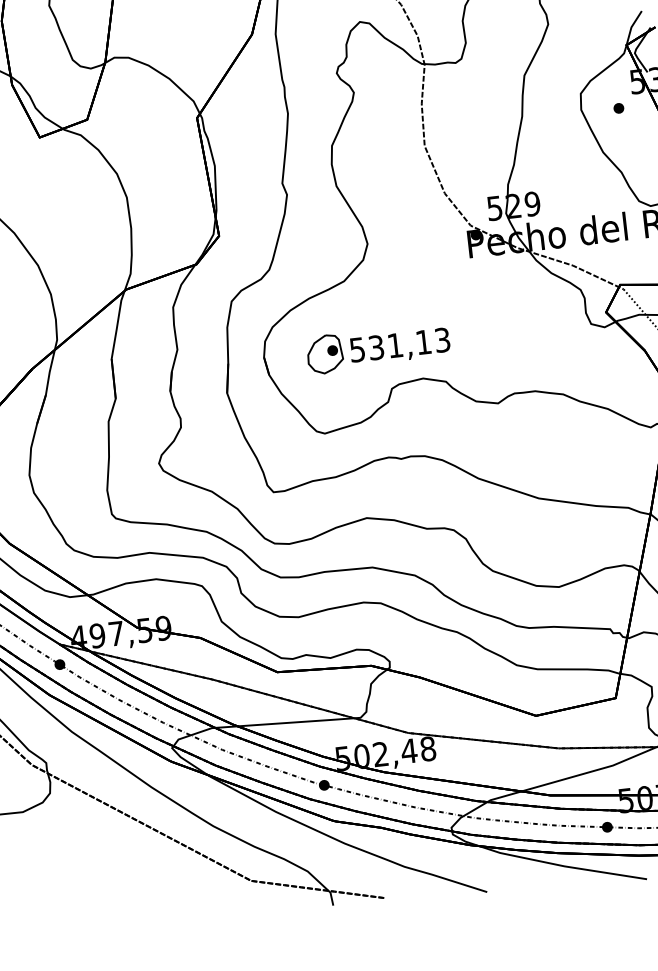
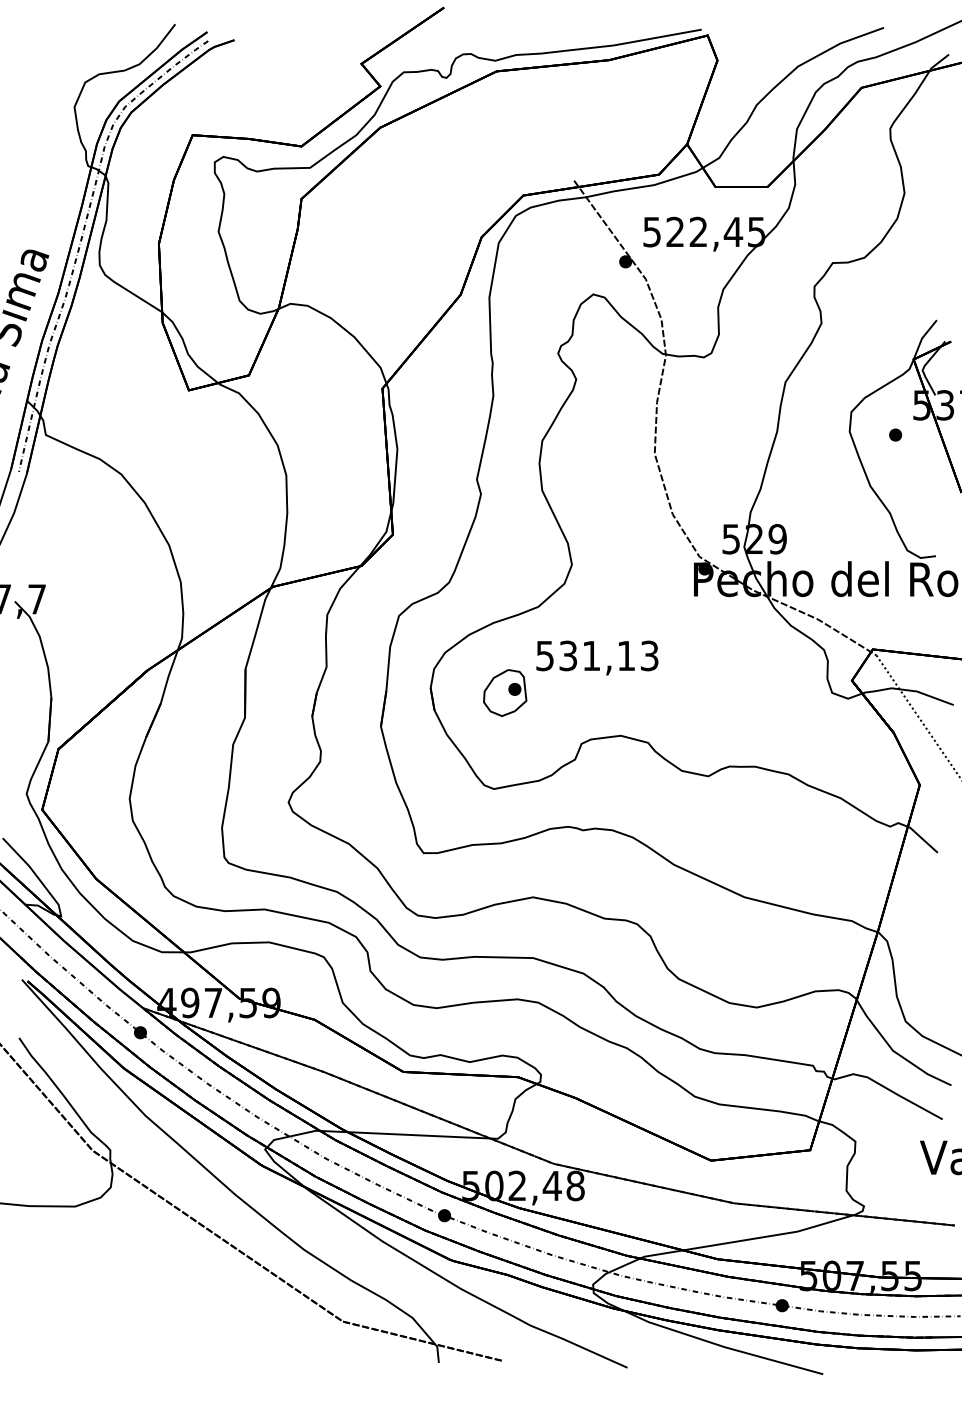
text: (400, 346) -> (597, 657), moved

